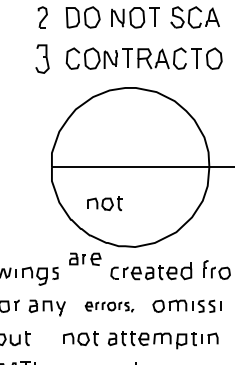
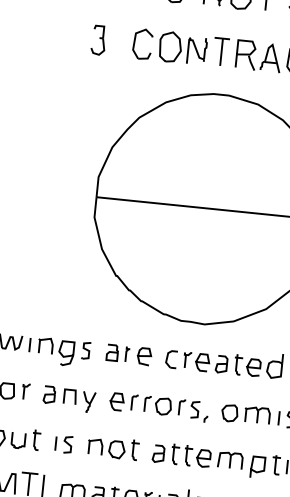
part: (42, 58) -> (98, 39), size x0.71
part: (104, 203) -> (166, 257), removed
part: (85, 258) -> (129, 353), moved
part: (109, 306) -> (159, 406), size x1.43
part: (46, 338) -> (63, 443), added

